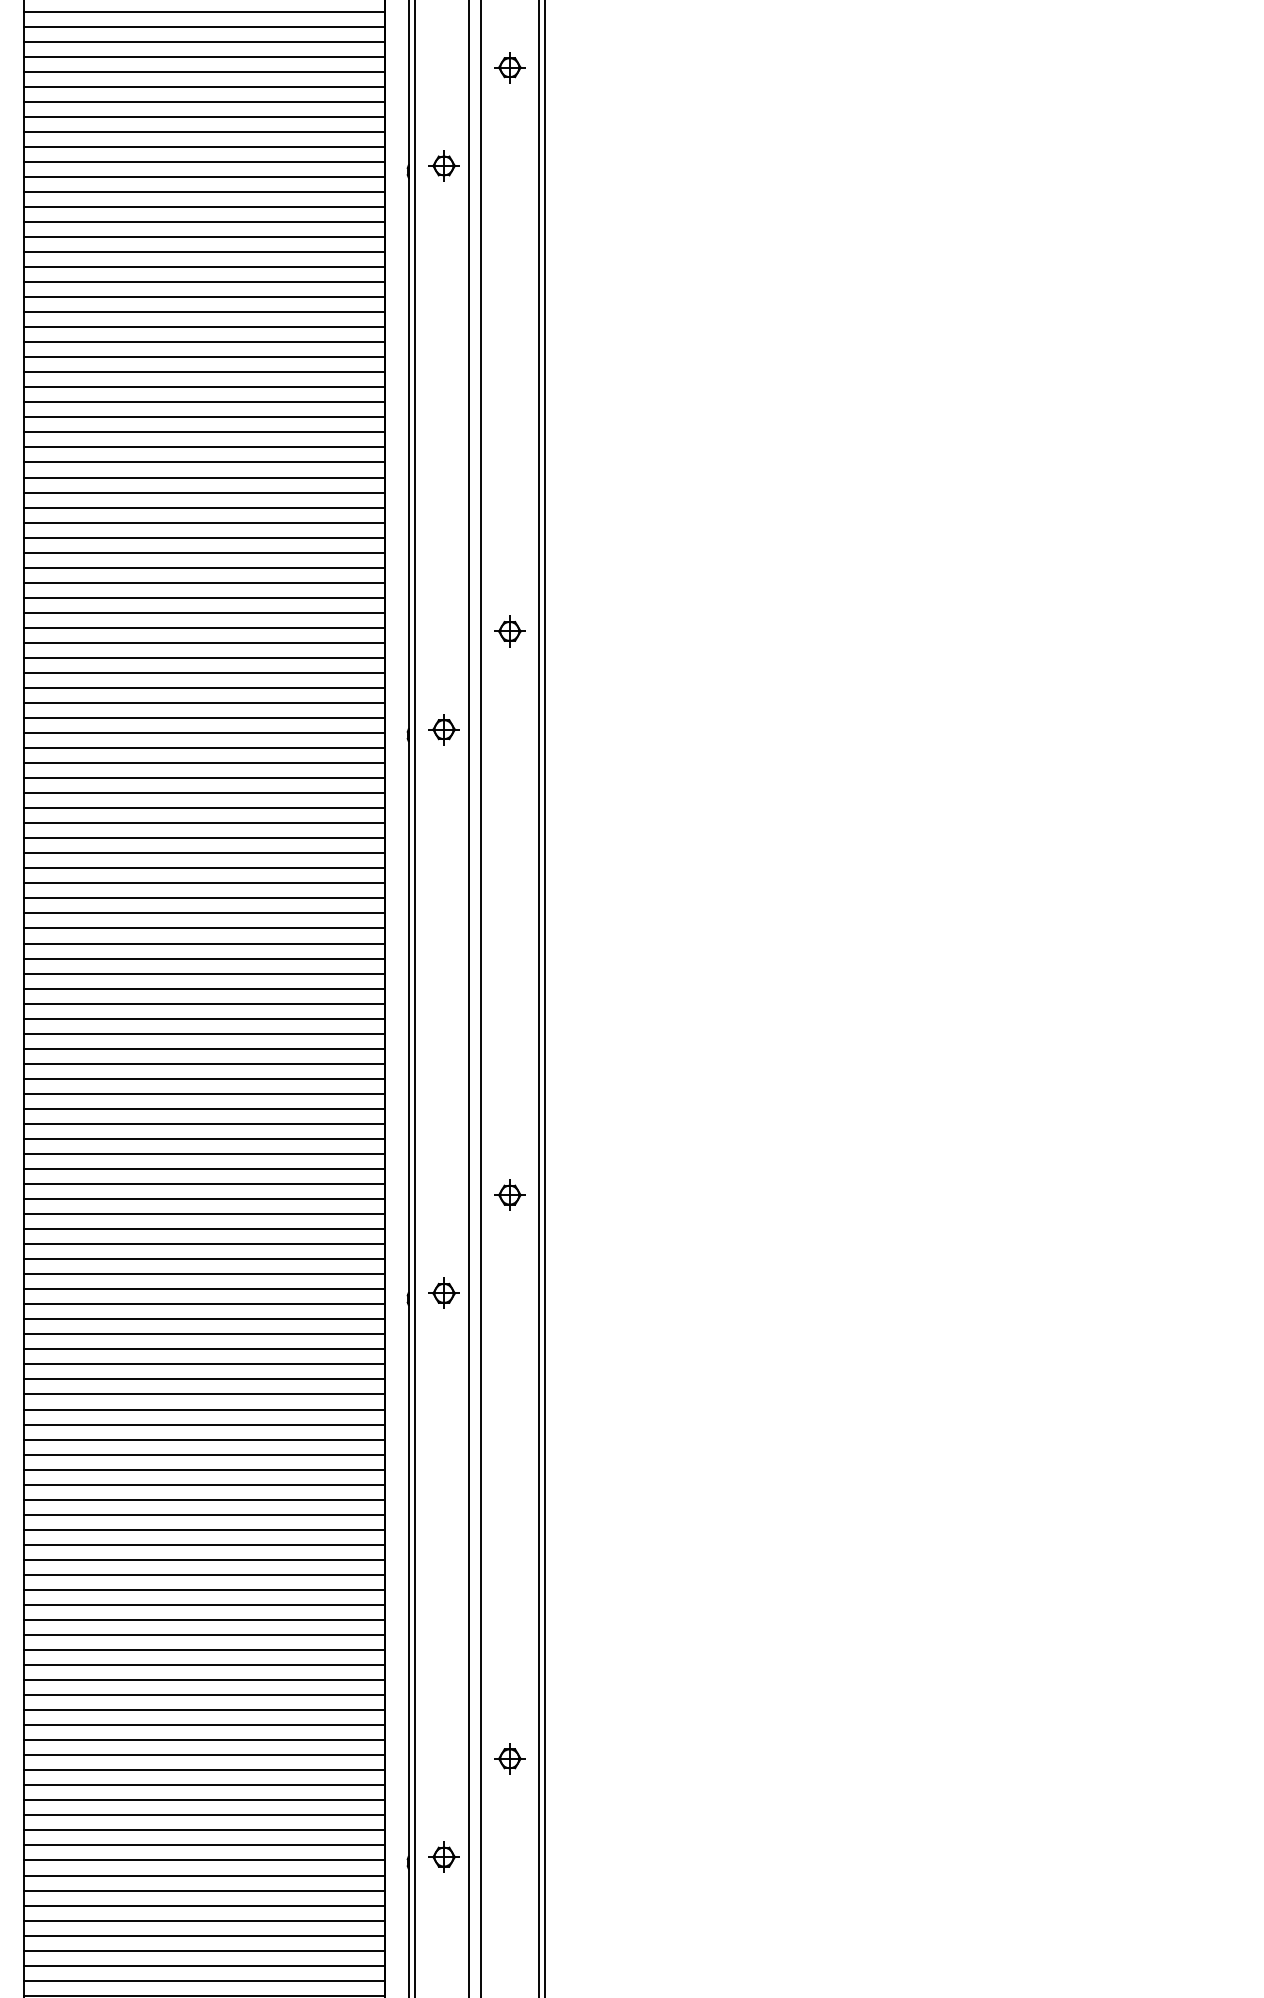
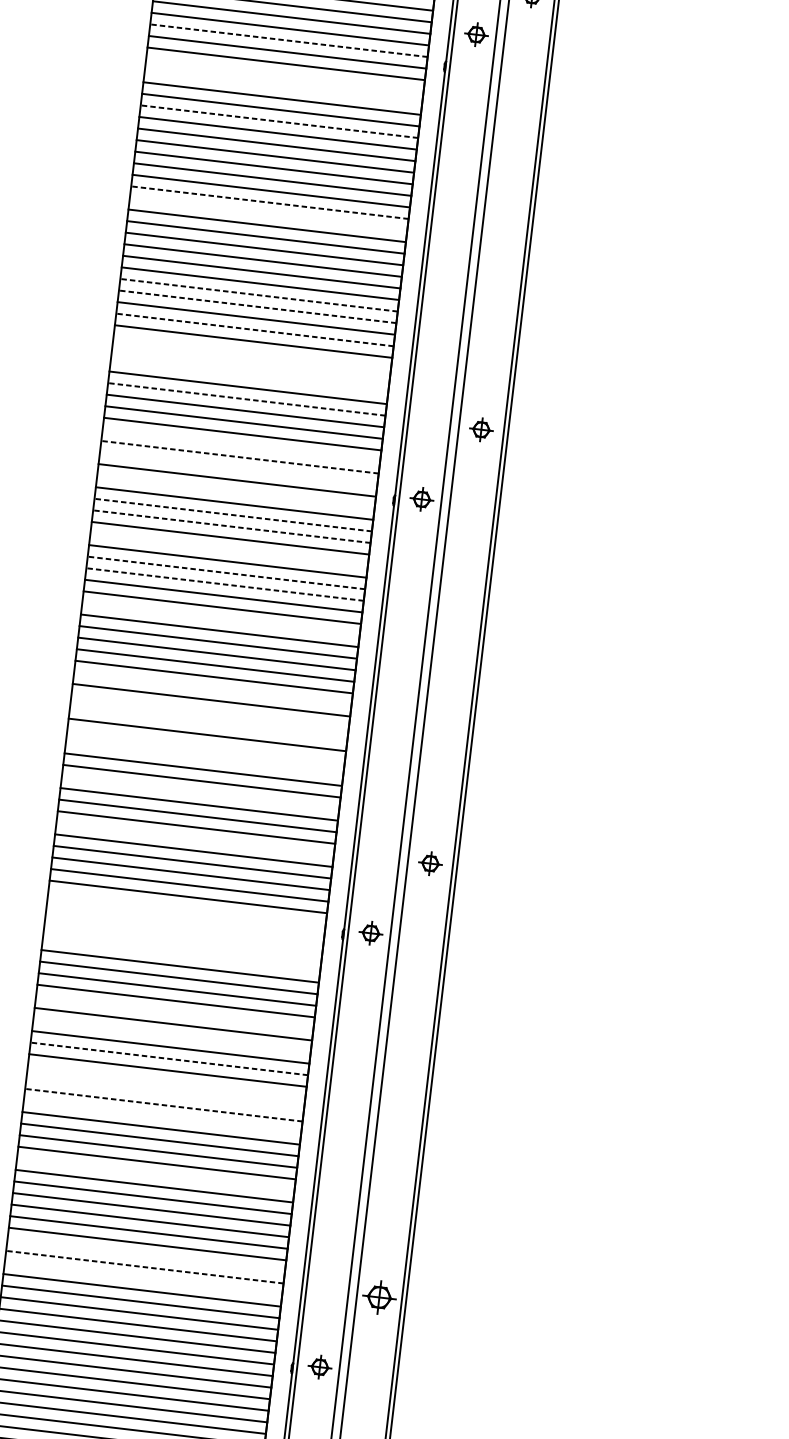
line: (204, 161) -> (288, 40), solid -> dashed
part: (443, 165) -> (476, 34), moved
line: (204, 206) -> (284, 75), removed
line: (204, 221) -> (283, 86), removed
line: (204, 267) -> (279, 122), solid -> dashed
line: (204, 372) -> (269, 202), solid -> dashed
line: (204, 387) -> (268, 214), removed
line: (204, 492) -> (258, 295), solid -> dashed
line: (204, 507) -> (257, 306), solid -> dashed
line: (204, 537) -> (254, 329), solid -> dashed
line: (204, 567) -> (252, 352), removed
line: (204, 582) -> (250, 364), removed
line: (204, 597) -> (249, 376), removed
line: (204, 627) -> (246, 399), solid -> dashed
line: (204, 687) -> (241, 445), removed
line: (204, 703) -> (239, 457), solid -> dashed
line: (204, 718) -> (238, 469), removed
line: (204, 748) -> (235, 492), removed
line: (204, 778) -> (233, 515), solid -> dashed
line: (204, 793) -> (231, 526), solid -> dashed
line: (204, 823) -> (229, 549), removed
line: (204, 853) -> (226, 573), solid -> dashed
line: (204, 868) -> (224, 584), solid -> dashed
line: (204, 913) -> (220, 619), removed
line: (204, 1003) -> (212, 688), removed
line: (204, 1033) -> (210, 711), removed
line: (204, 1048) -> (208, 723), removed
line: (204, 1078) -> (205, 746), removed
line: (204, 1093) -> (204, 757), removed
line: (204, 1138) -> (200, 792), removed
line: (204, 1199) -> (195, 839), removed
line: (204, 1289) -> (186, 908), removed
line: (204, 1304) -> (185, 920), removed
line: (204, 1319) -> (184, 931), removed
line: (204, 1334) -> (182, 943), removed
line: (204, 1349) -> (181, 954), removed
line: (204, 1424) -> (174, 1012), removed
line: (204, 1454) -> (171, 1035), removed
line: (204, 1484) -> (169, 1058), solid -> dashed
line: (204, 1514) -> (166, 1081), removed
line: (204, 1529) -> (165, 1093), removed
line: (204, 1544) -> (163, 1104), solid -> dashed
line: (204, 1559) -> (162, 1116), removed
line: (204, 1635) -> (155, 1175), removed
line: (204, 1740) -> (146, 1255), removed
line: (204, 1755) -> (144, 1267), solid -> dashed
part: (509, 1758) -> (379, 1297), size x1.4
line: (204, 1770) -> (143, 1278), removed

